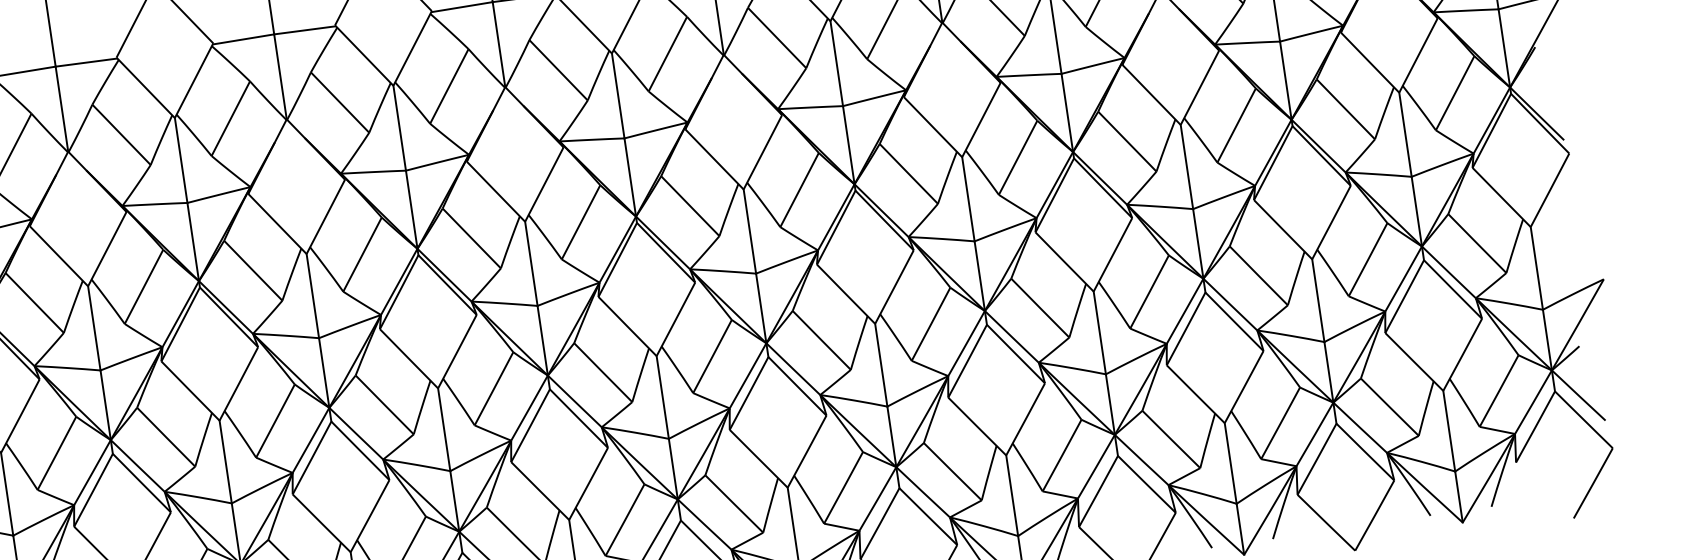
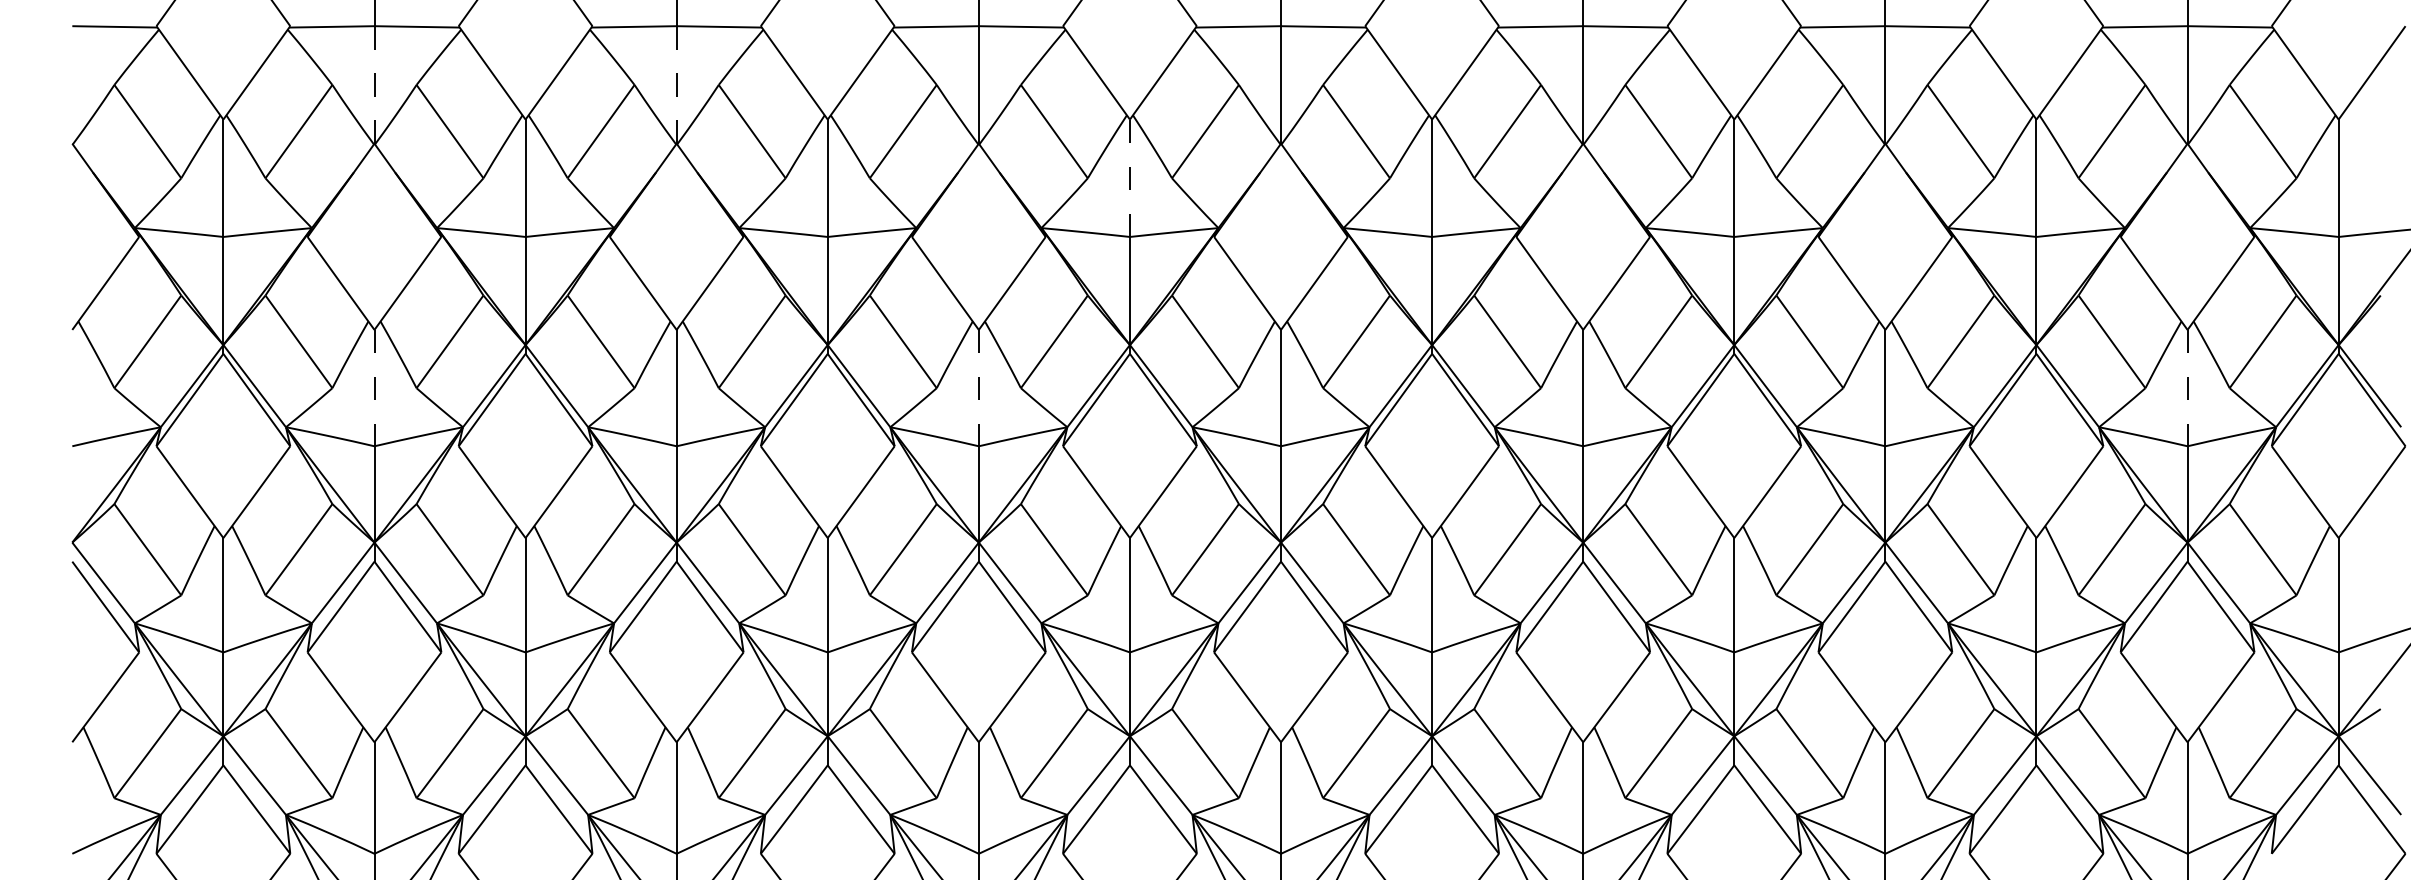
line: (280, 76) -> (676, 84), solid -> dashed
line: (617, 96) -> (1129, 178), solid -> dashed
line: (61, 108) -> (374, 84), solid -> dashed
line: (1405, 135) -> (2187, 388), solid -> dashed
line: (531, 264) -> (978, 388), solid -> dashed
line: (94, 328) -> (374, 388), solid -> dashed

